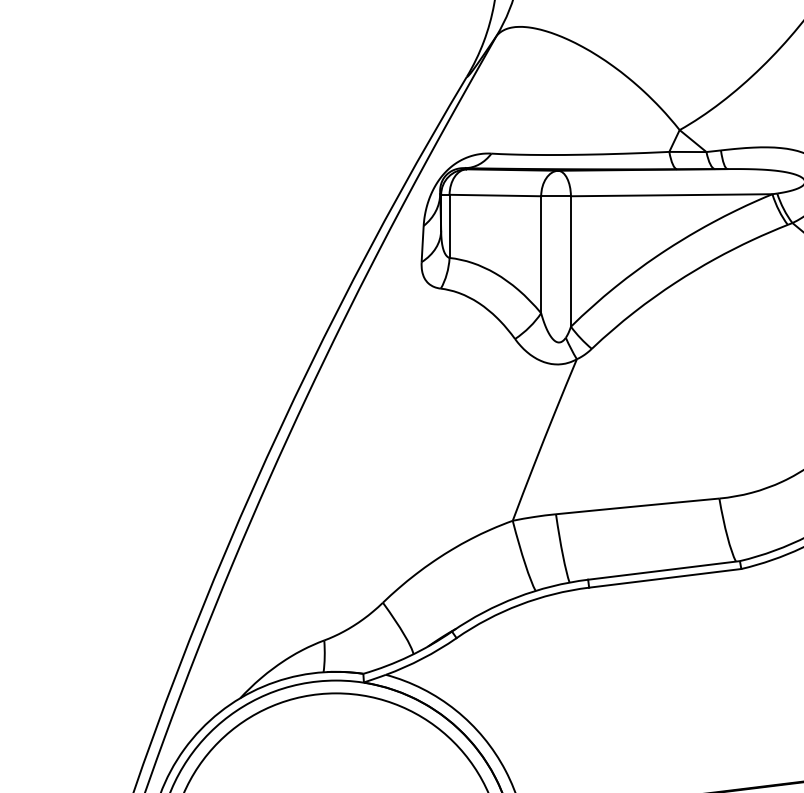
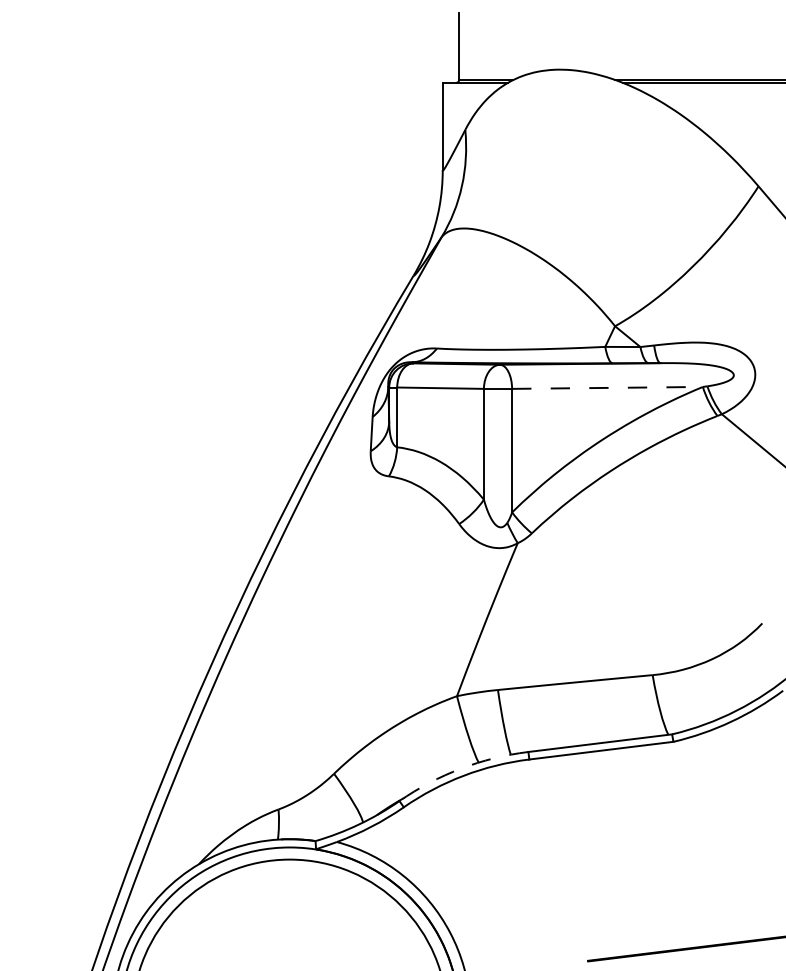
line: (672, 194) -> (608, 387), solid -> dashed
arc: (516, 597) -> (460, 768), solid -> dashed

